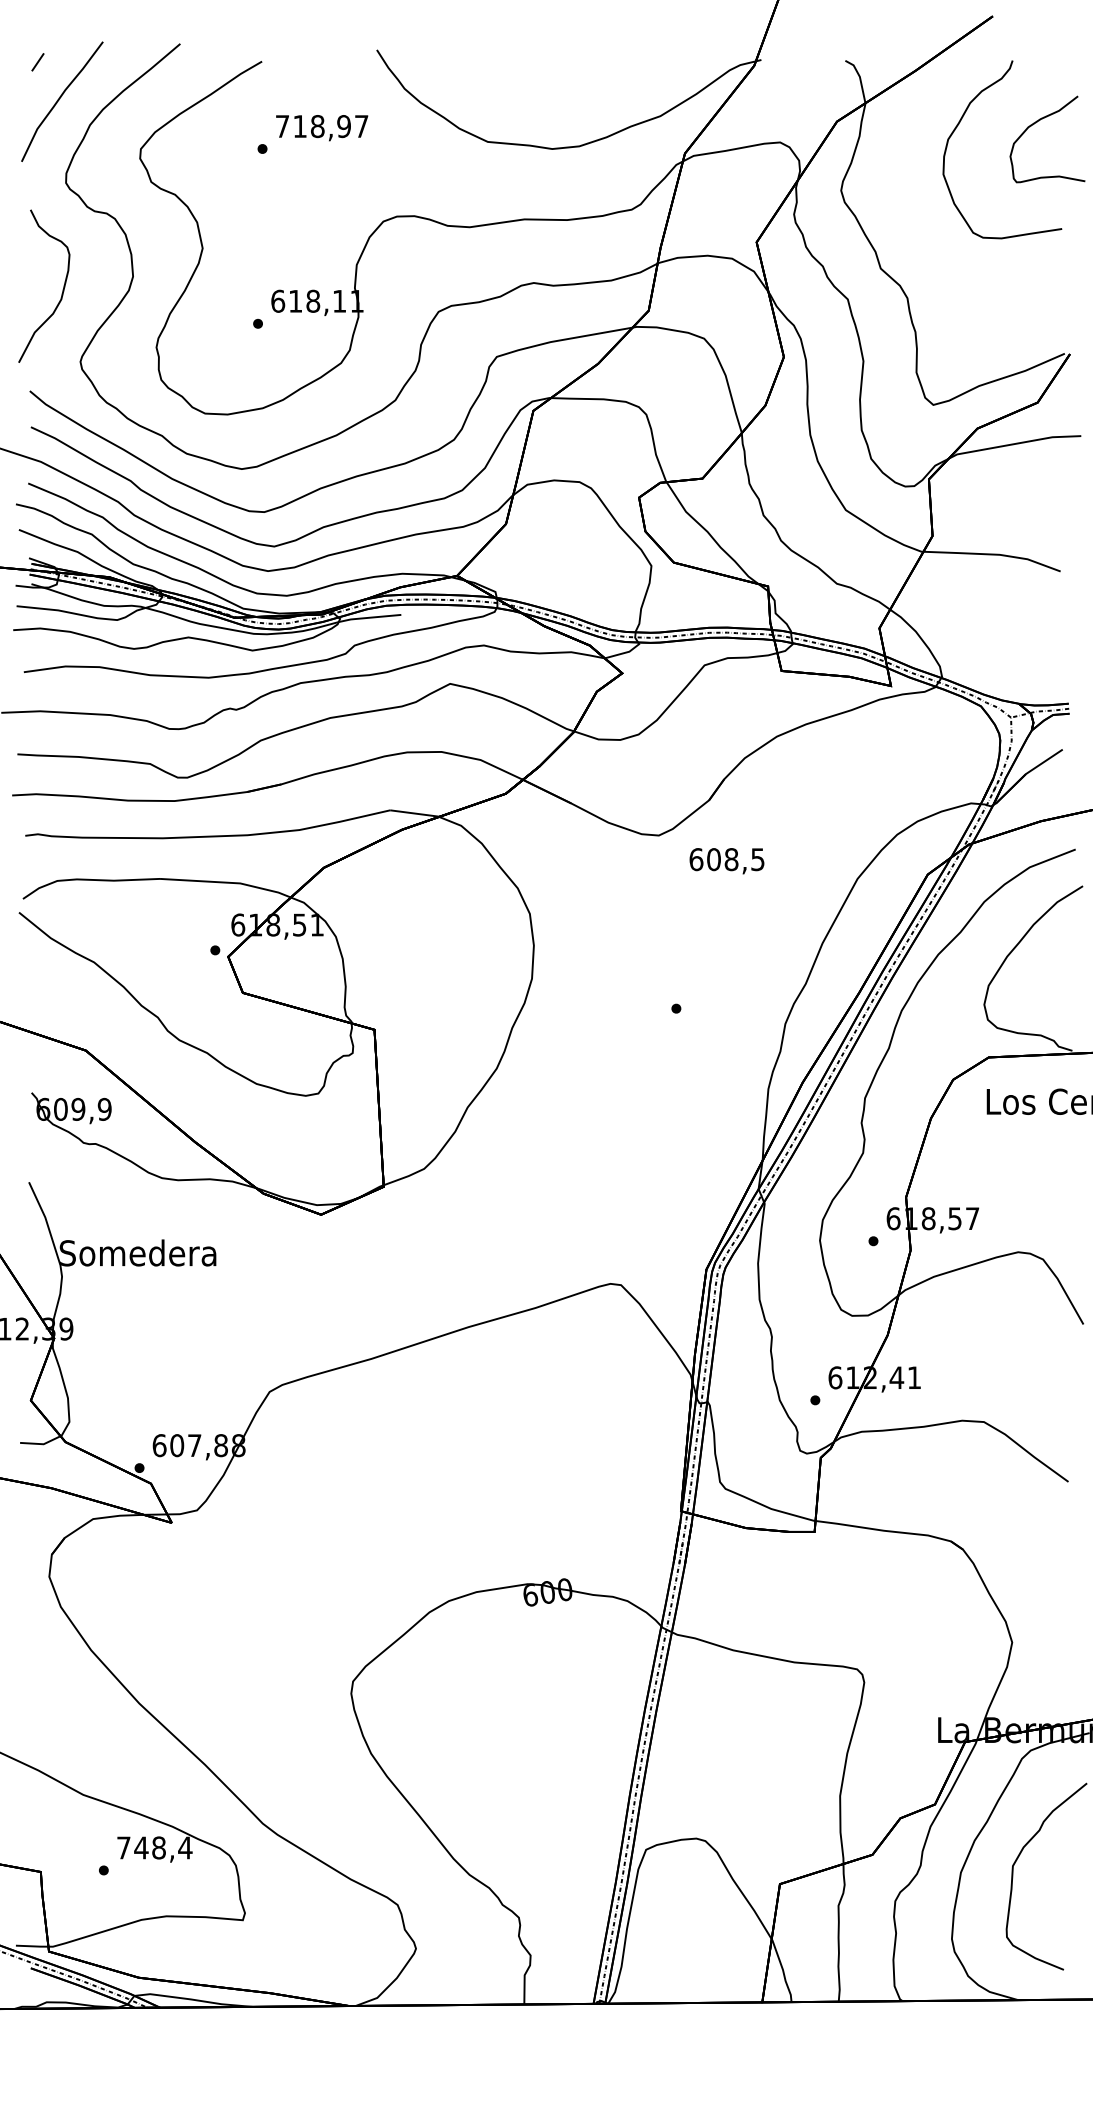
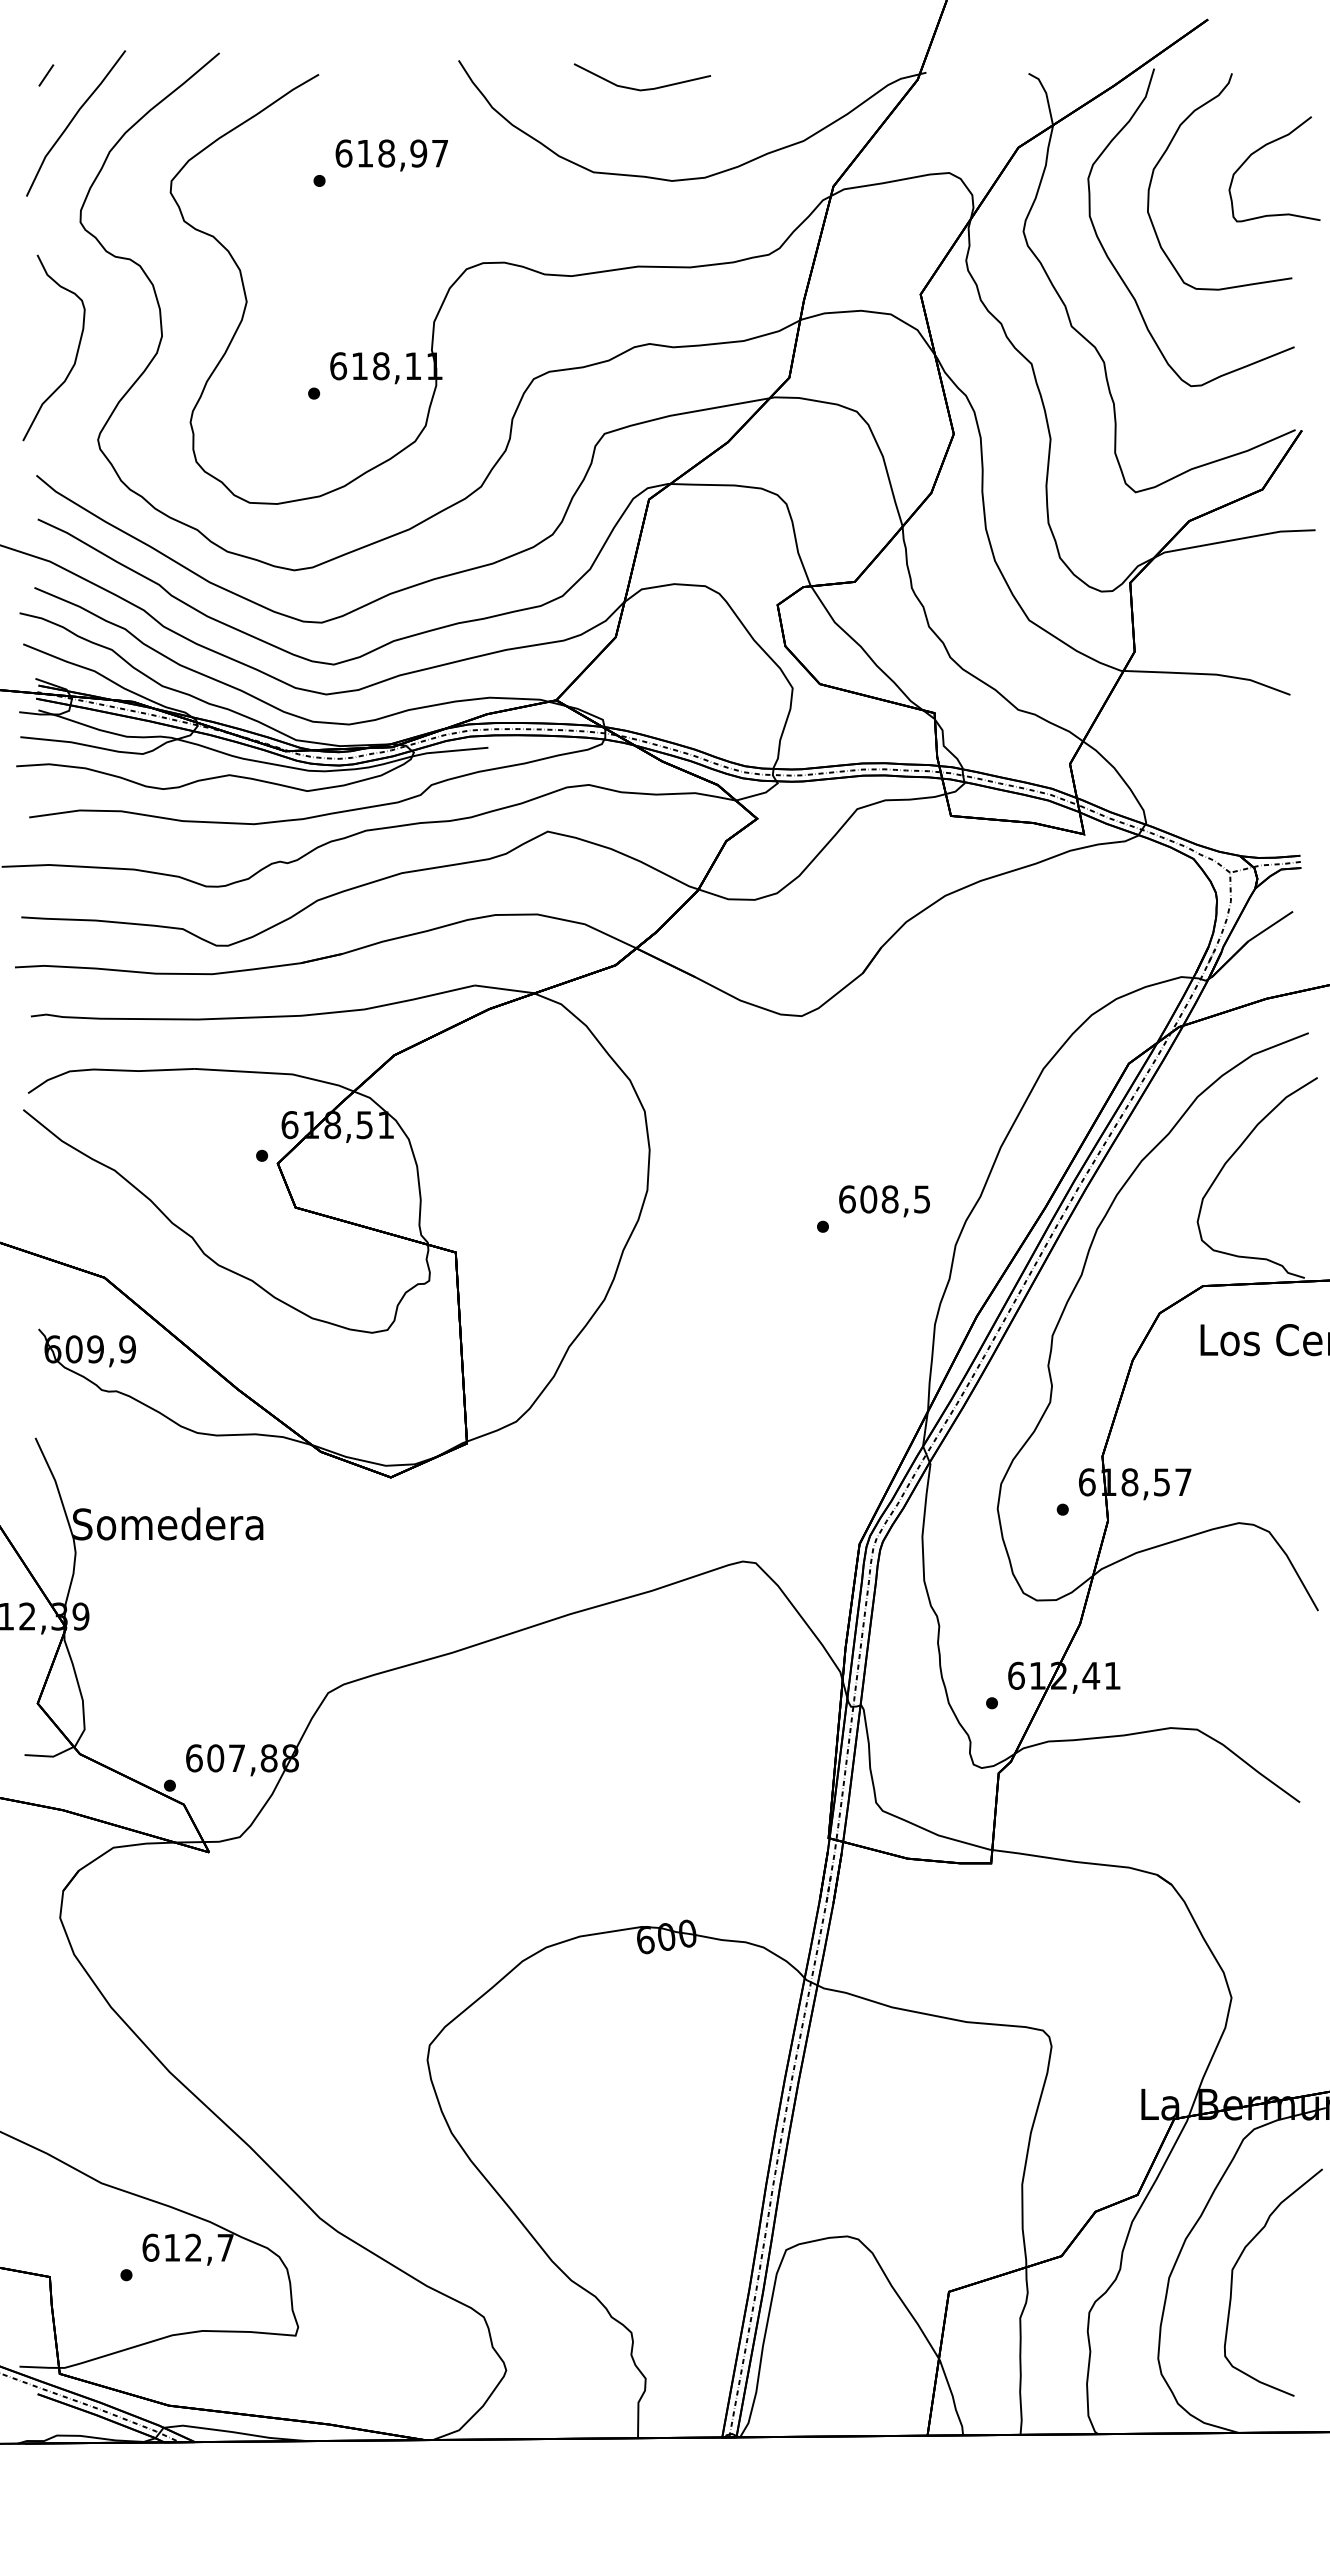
line: (531, 73) -> (646, 88), added
text: (282, 126) -> (343, 153), 718,97 -> 618,97
curve: (917, 220) -> (1116, 268), added
text: (726, 861) -> (884, 1201), moved
text: (154, 1847) -> (188, 2247), 748,4 -> 612,7

